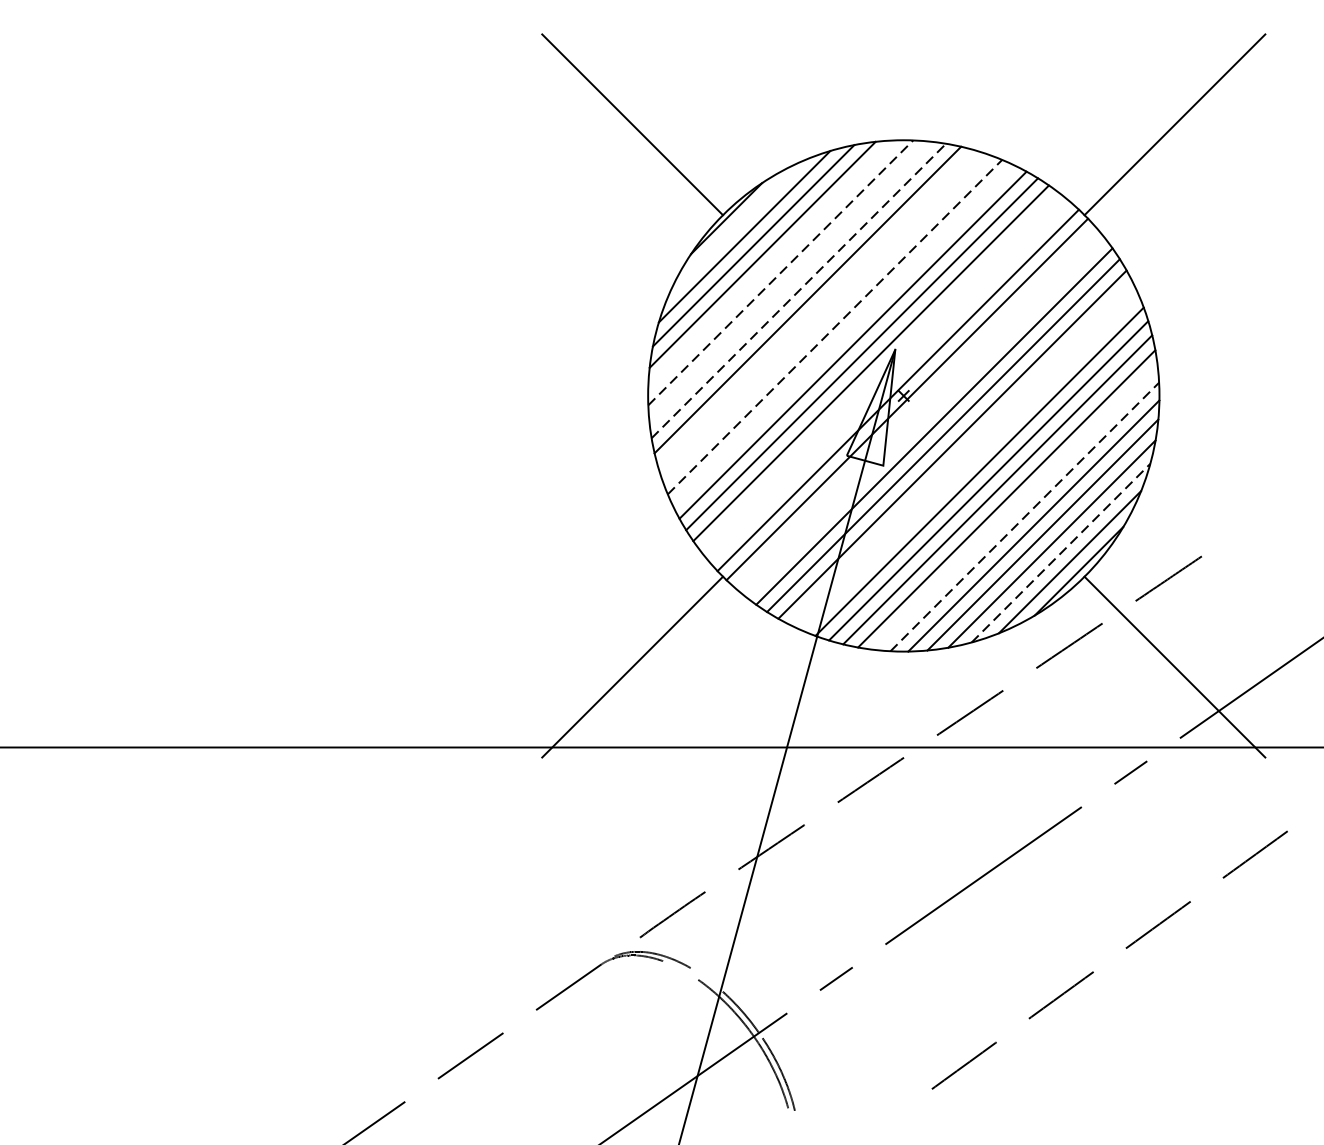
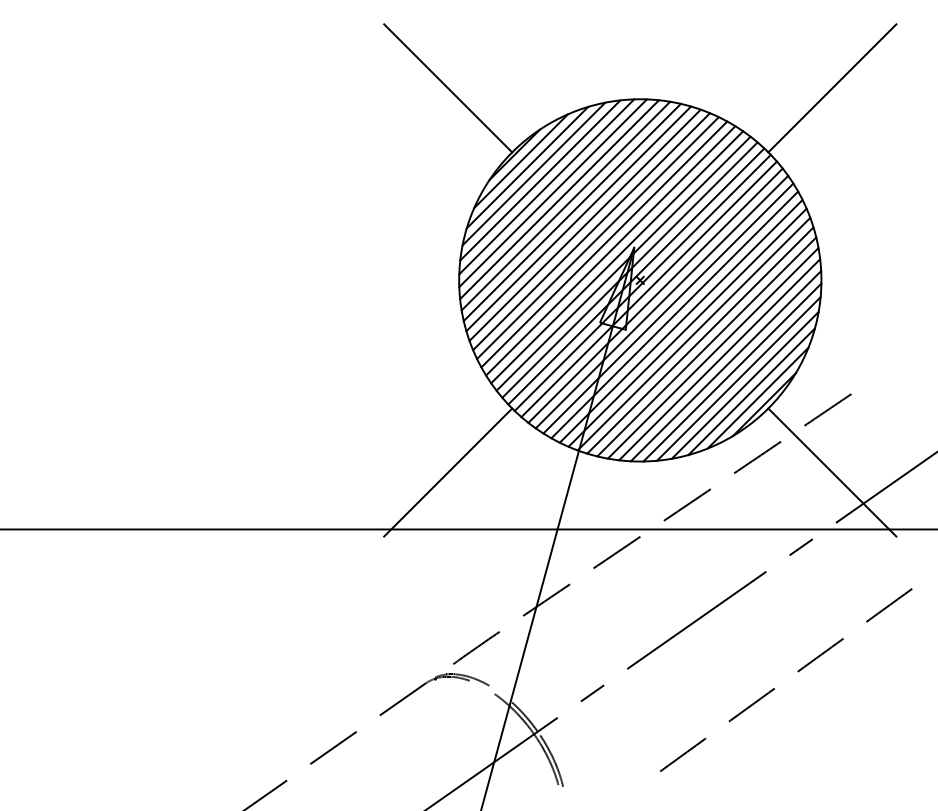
line: (736, 228) -> (521, 161), added
line: (771, 263) -> (546, 186), added
line: (781, 273) -> (553, 193), dashed -> solid
line: (789, 281) -> (559, 199), added
line: (799, 290) -> (566, 205), dashed -> solid
line: (816, 308) -> (578, 218), added
line: (825, 317) -> (584, 224), added
line: (834, 326) -> (591, 231), dashed -> solid
line: (843, 335) -> (597, 237), added
line: (880, 372) -> (623, 263), added
line: (888, 380) -> (629, 269), added
line: (915, 408) -> (648, 289), added
line: (925, 417) -> (655, 295), added
line: (960, 453) -> (680, 321), added
line: (970, 462) -> (687, 327), added
line: (1015, 507) -> (719, 359), added
line: (1025, 517) -> (726, 366), dashed -> solid
line: (1062, 552) -> (752, 391), dashed -> solid

